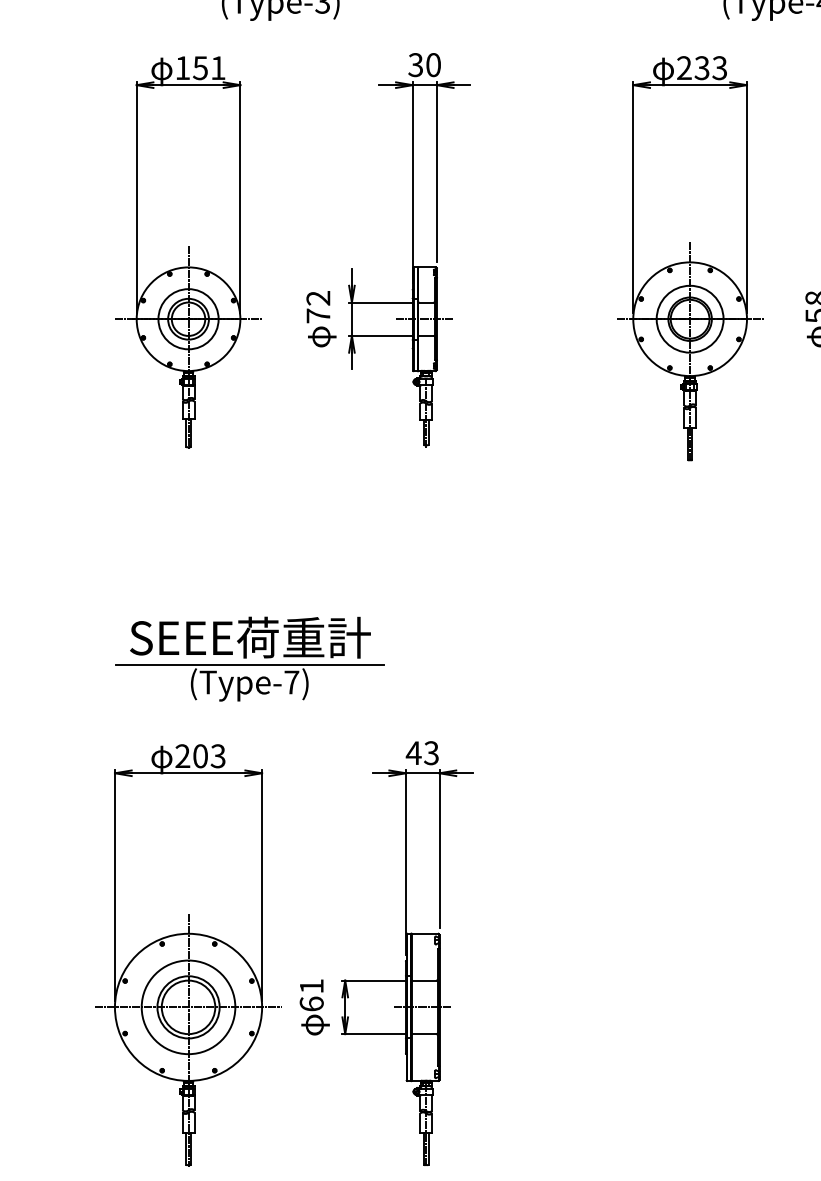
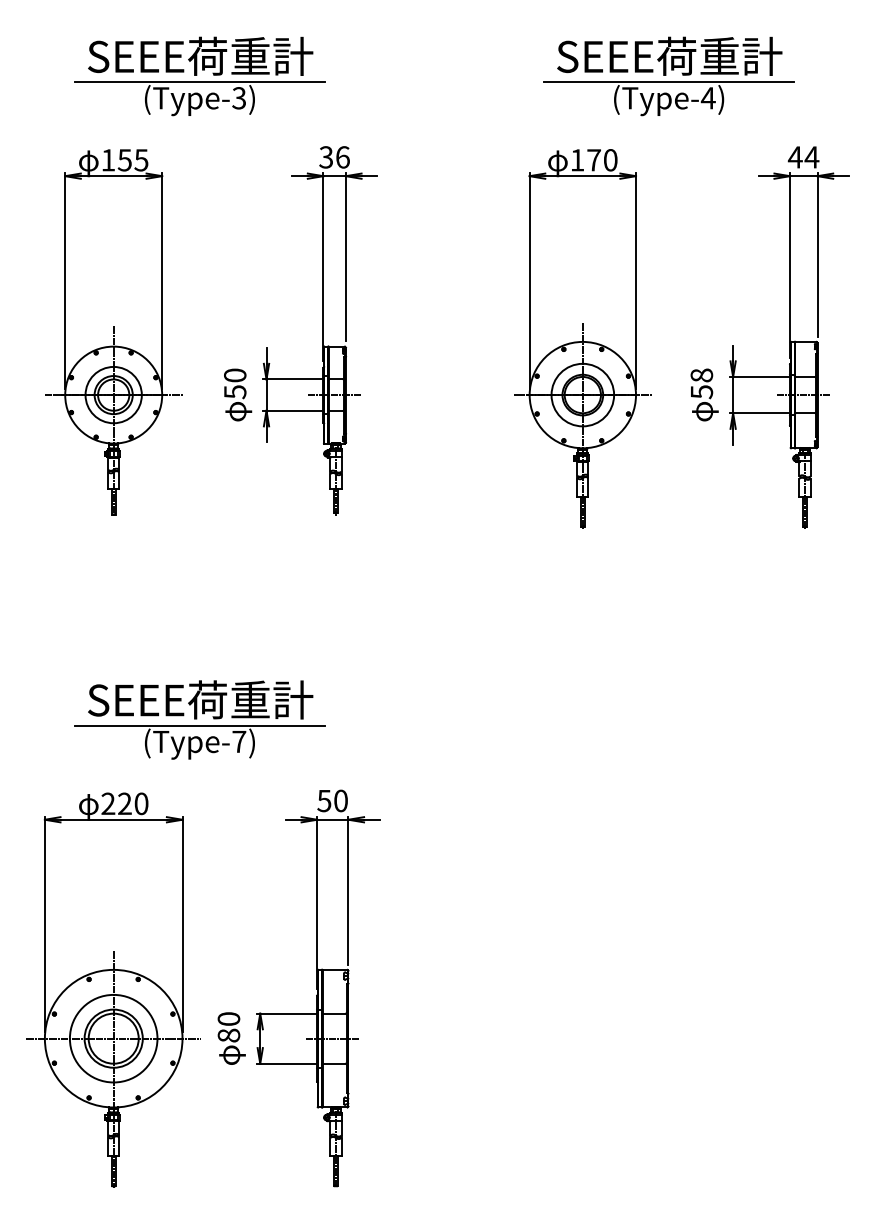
text: (433, 65) -> (342, 157), 30 -> 36
text: (218, 68) -> (141, 160), 151 -> 155
text: (701, 68) -> (593, 160), 233 -> 170
text: (318, 306) -> (235, 383), 72 -> 50
part: (249, 658) -> (199, 719), moved
text: (421, 752) -> (331, 800), 43 -> 50
text: (209, 755) -> (133, 803), 203 -> 220
text: (311, 995) -> (228, 1027), 61 -> 80

